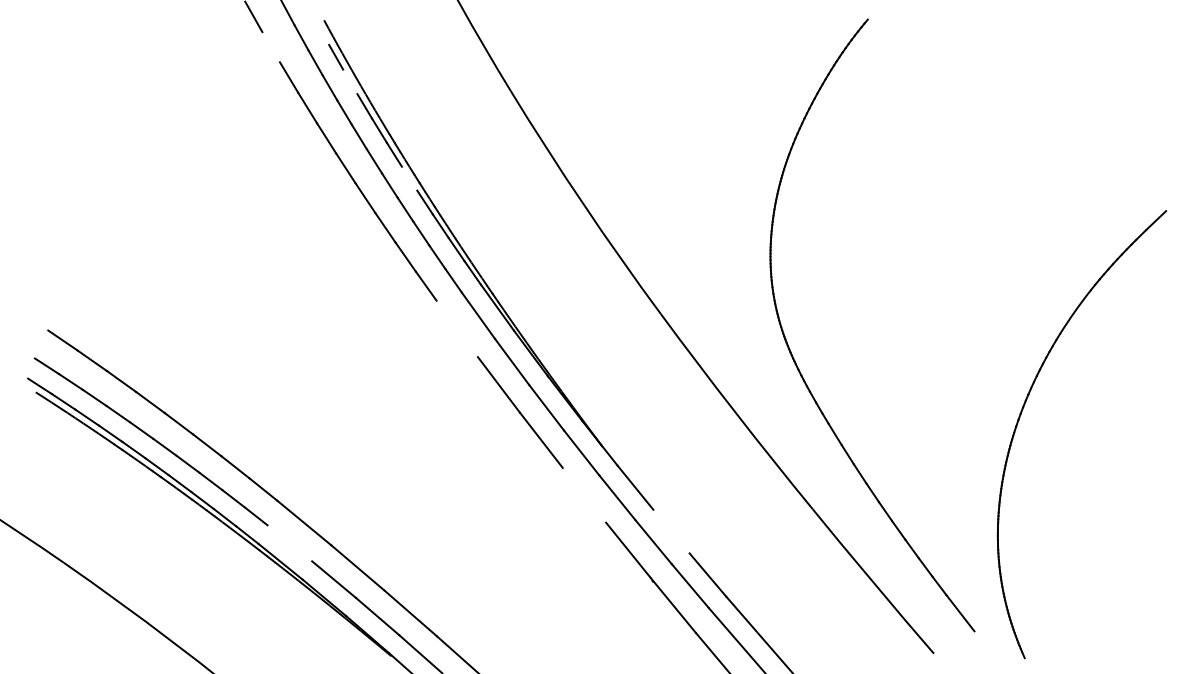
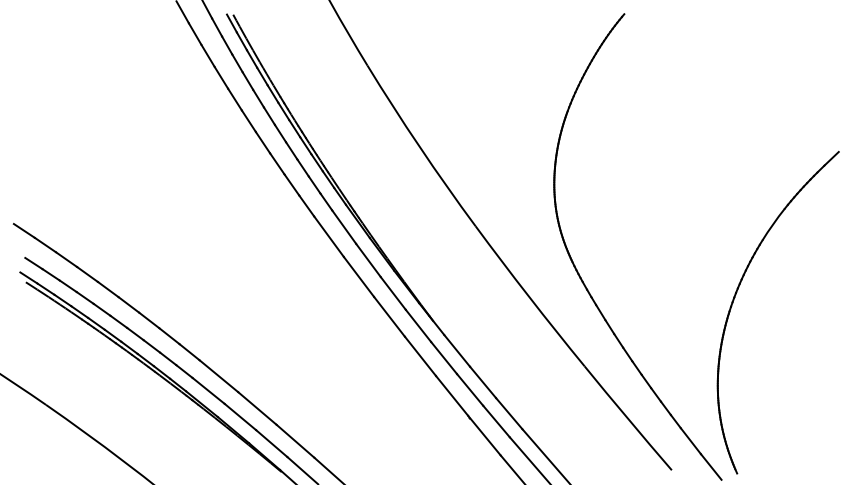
line: (322, 32) -> (232, 23), added
line: (270, 47) -> (194, 34), added
line: (350, 81) -> (252, 58), added
line: (409, 178) -> (294, 128), added
line: (33, 320) -> (24, 230), added
line: (456, 328) -> (328, 236), added
line: (584, 494) -> (420, 355), added
line: (671, 531) -> (483, 382), added
line: (289, 543) -> (208, 391), added
line: (988, 649) -> (711, 467), added

